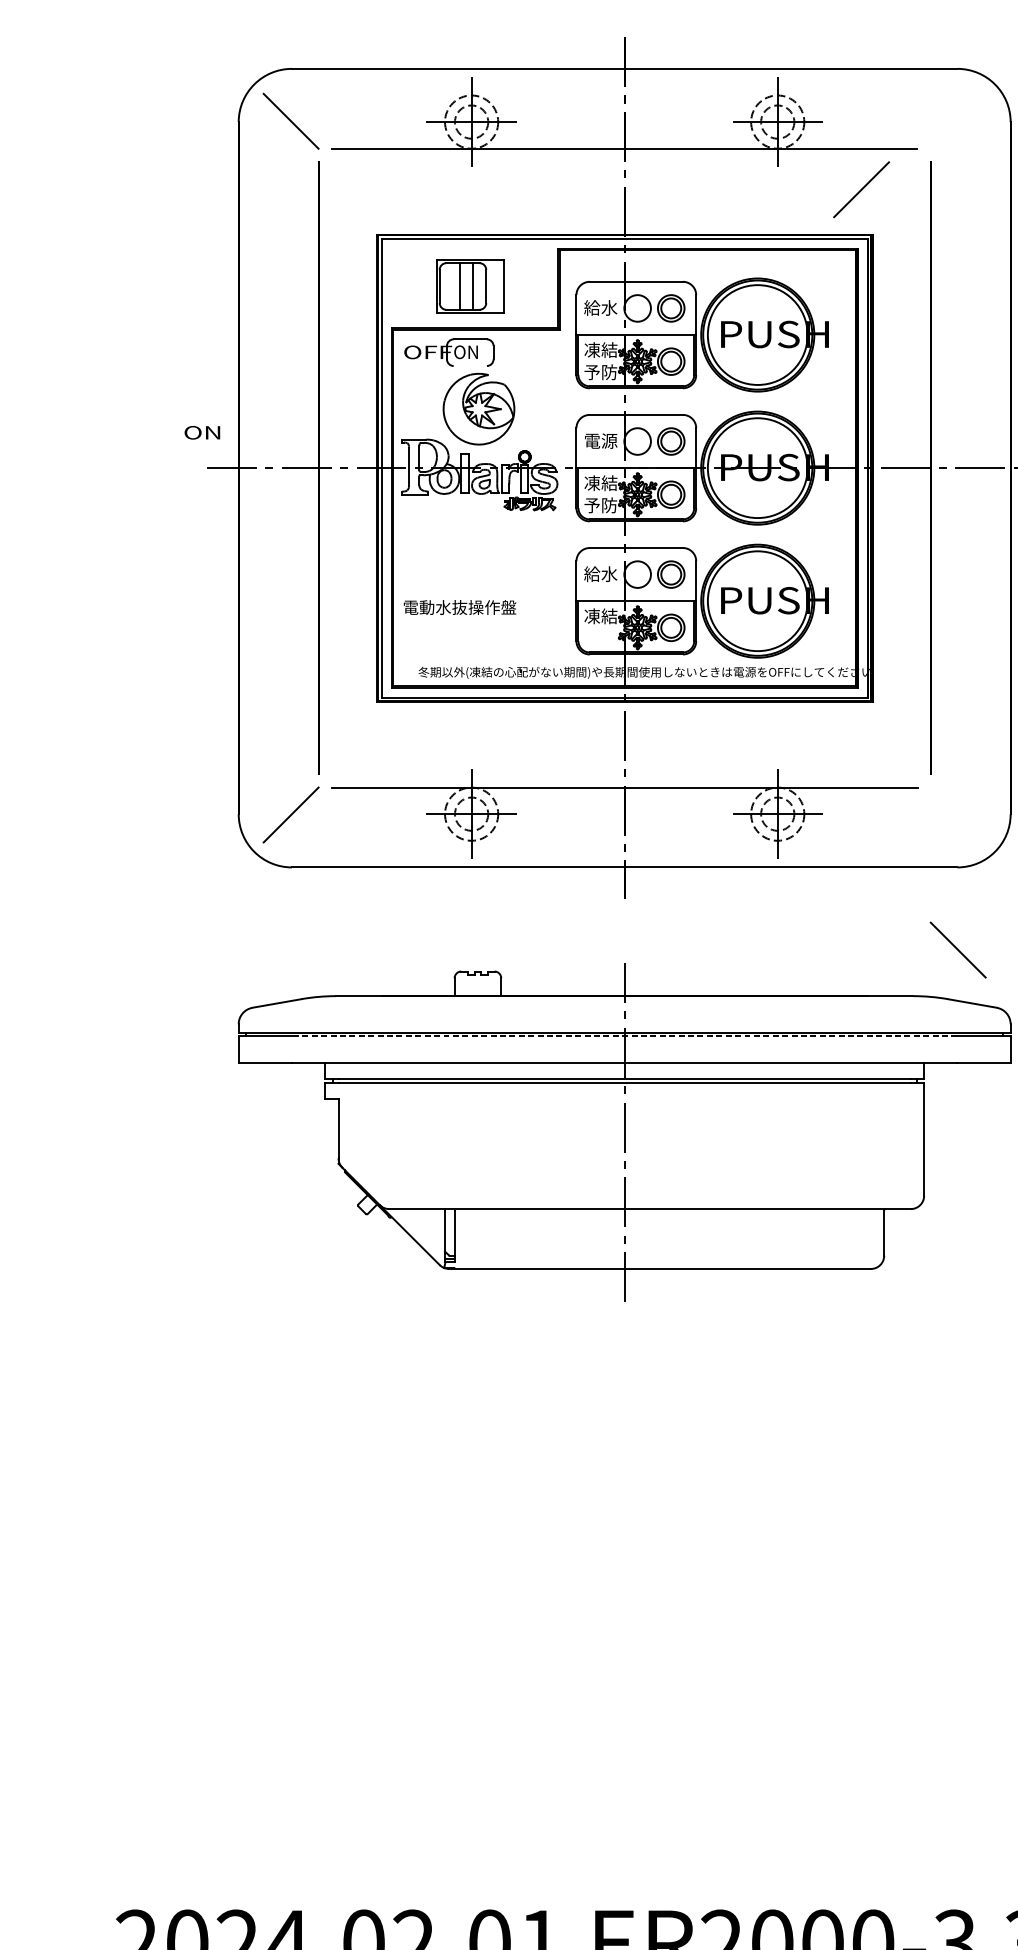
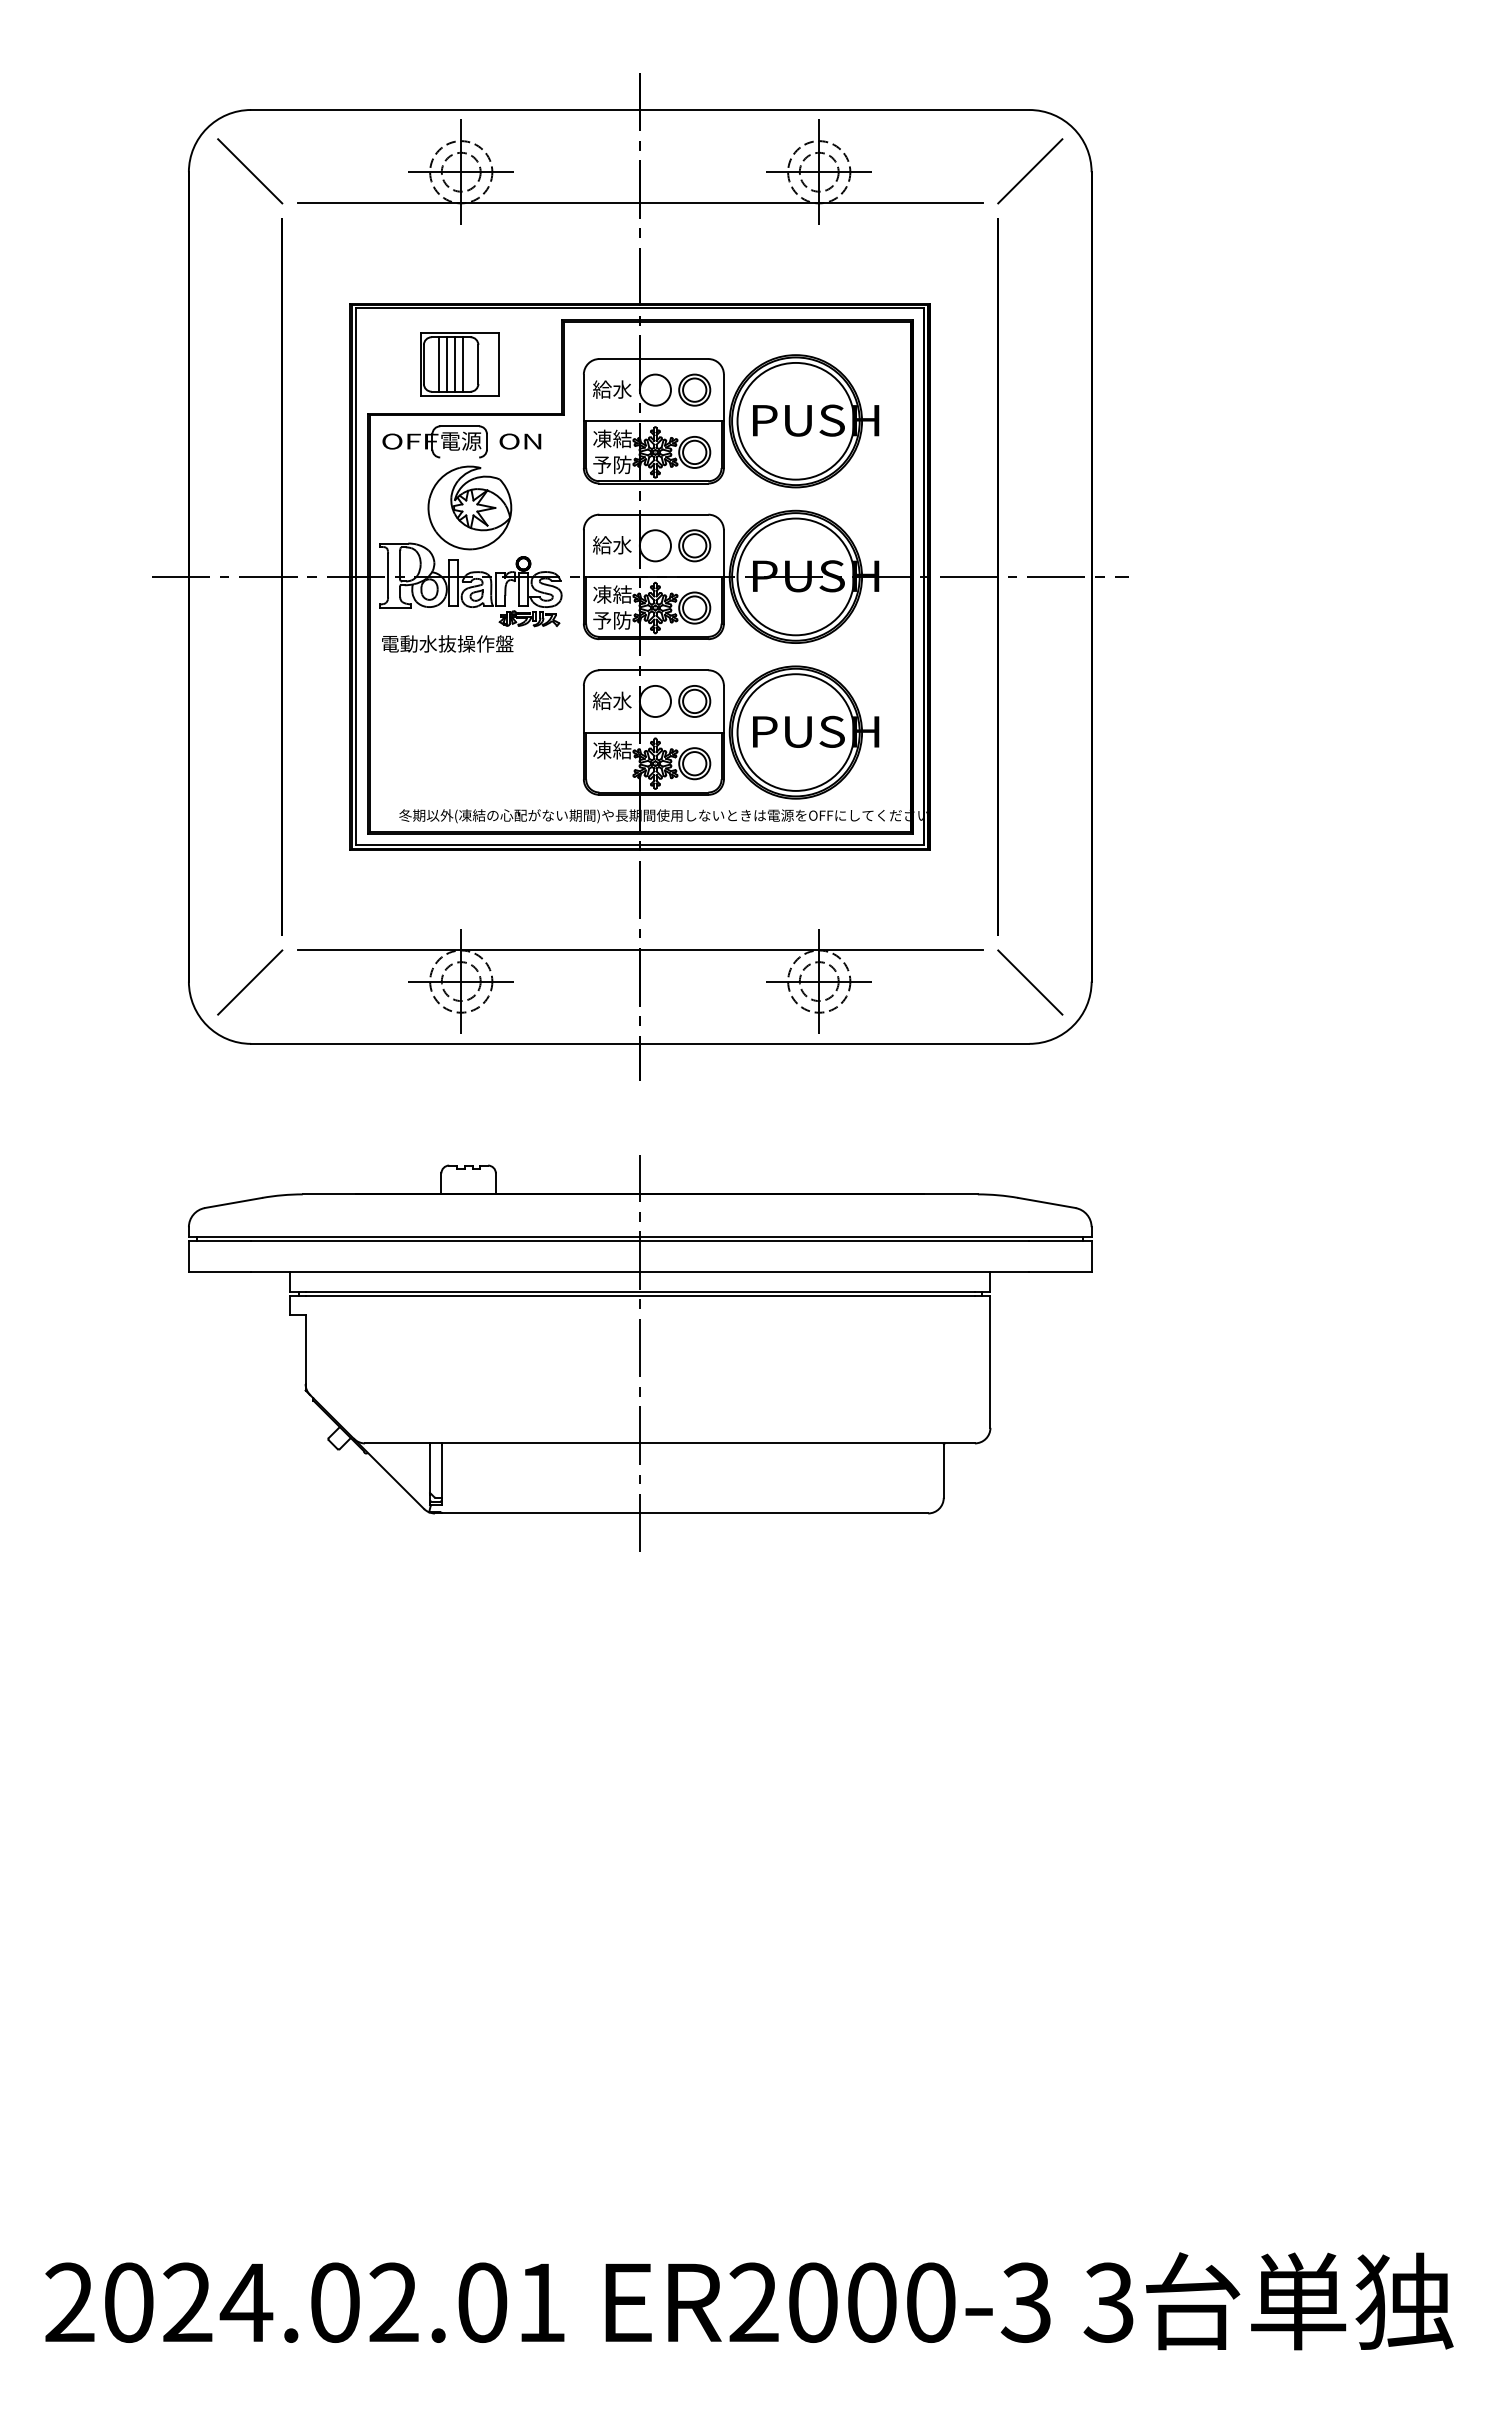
line: (861, 189) -> (1030, 171), moved
line: (453, 286) -> (439, 364), added
line: (466, 286) -> (455, 364), added
text: (471, 351) -> (461, 440), ON -> 電源
text: (202, 432) -> (520, 441), moved
text: (600, 441) -> (612, 545), 電源 -> 給水
text: (459, 607) -> (447, 643), moved
line: (958, 950) -> (1030, 982), moved
line: (624, 1036) -> (639, 1241), dashed -> solid

